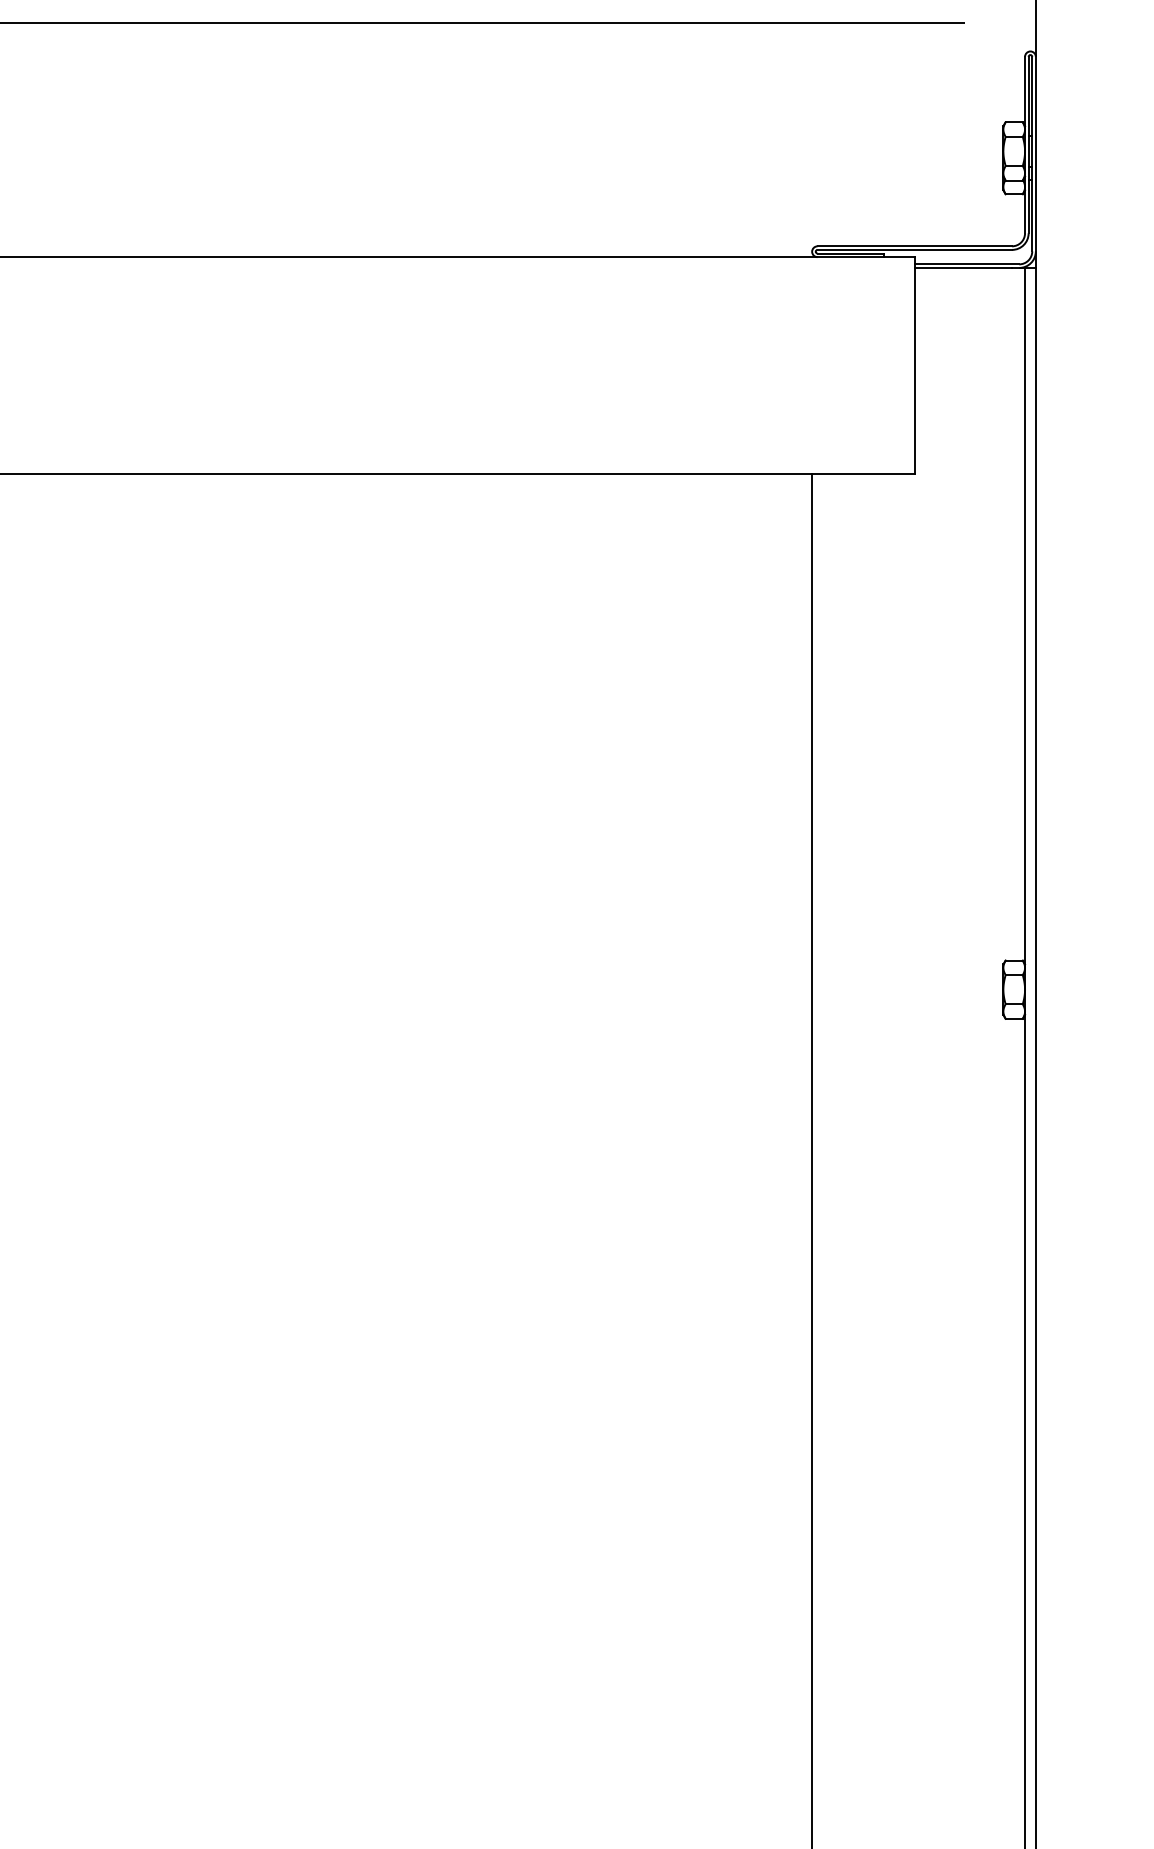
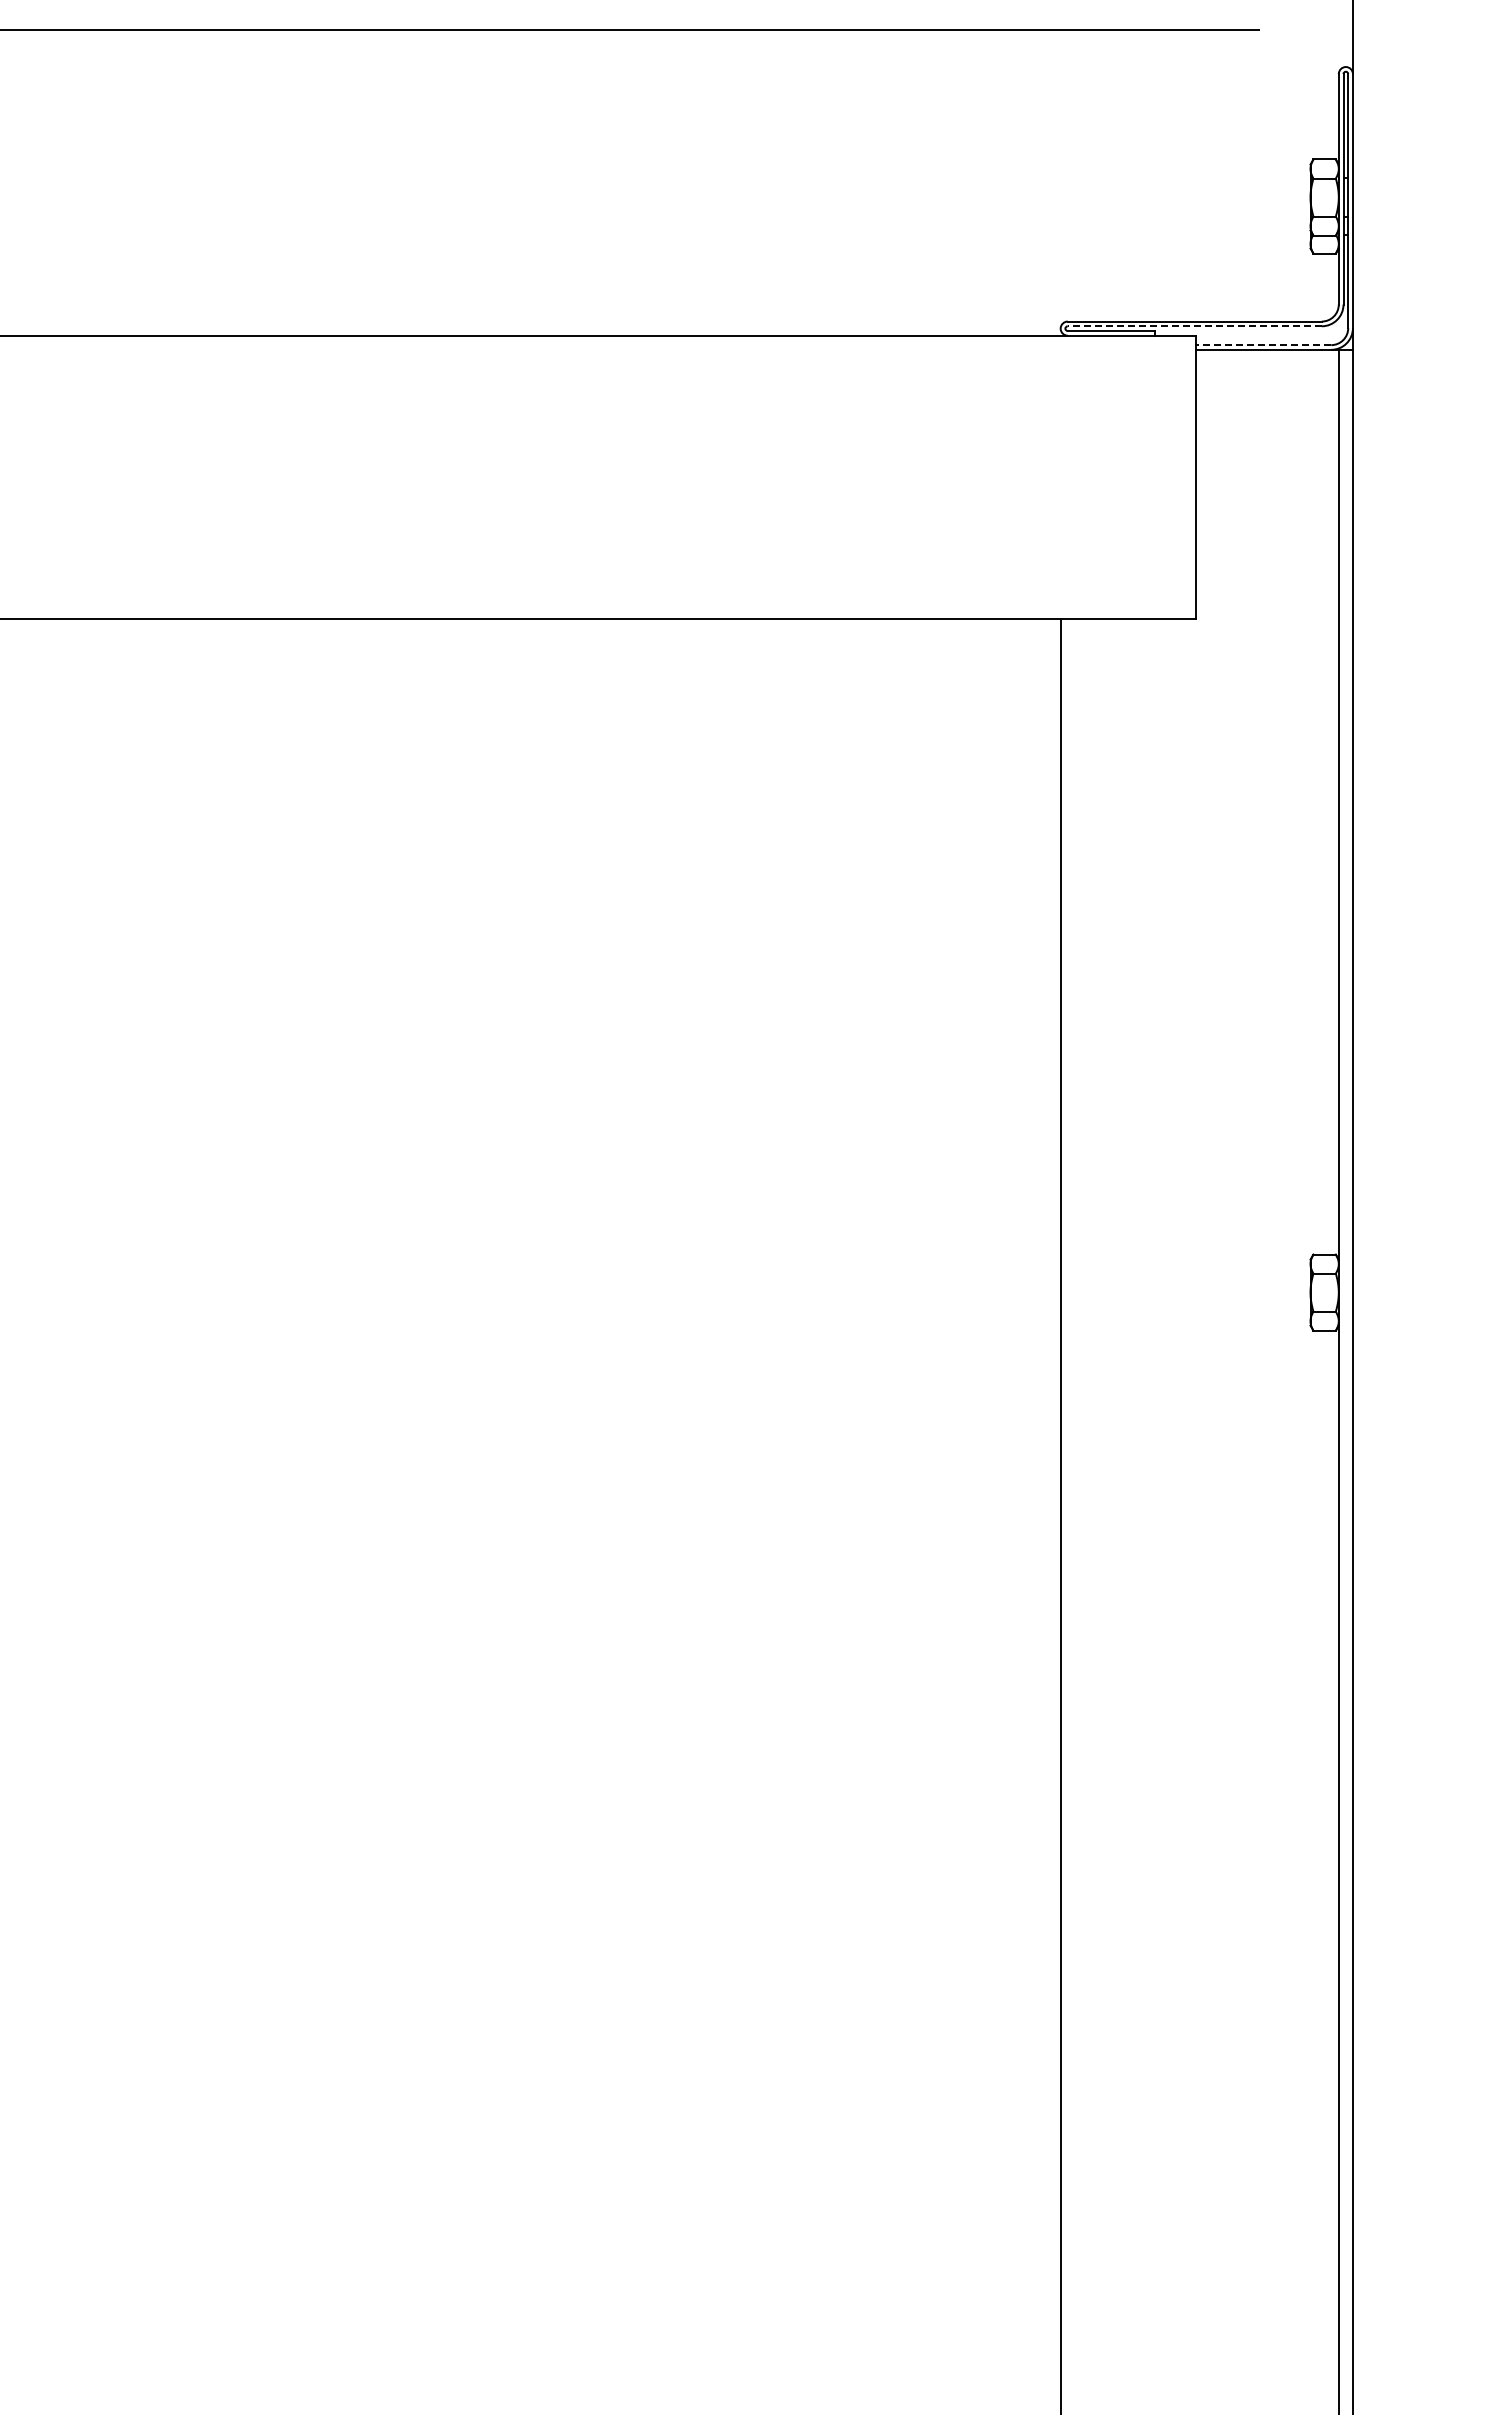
line: (914, 250) -> (1194, 326), solid -> dashed
line: (967, 264) -> (1263, 345), solid -> dashed

